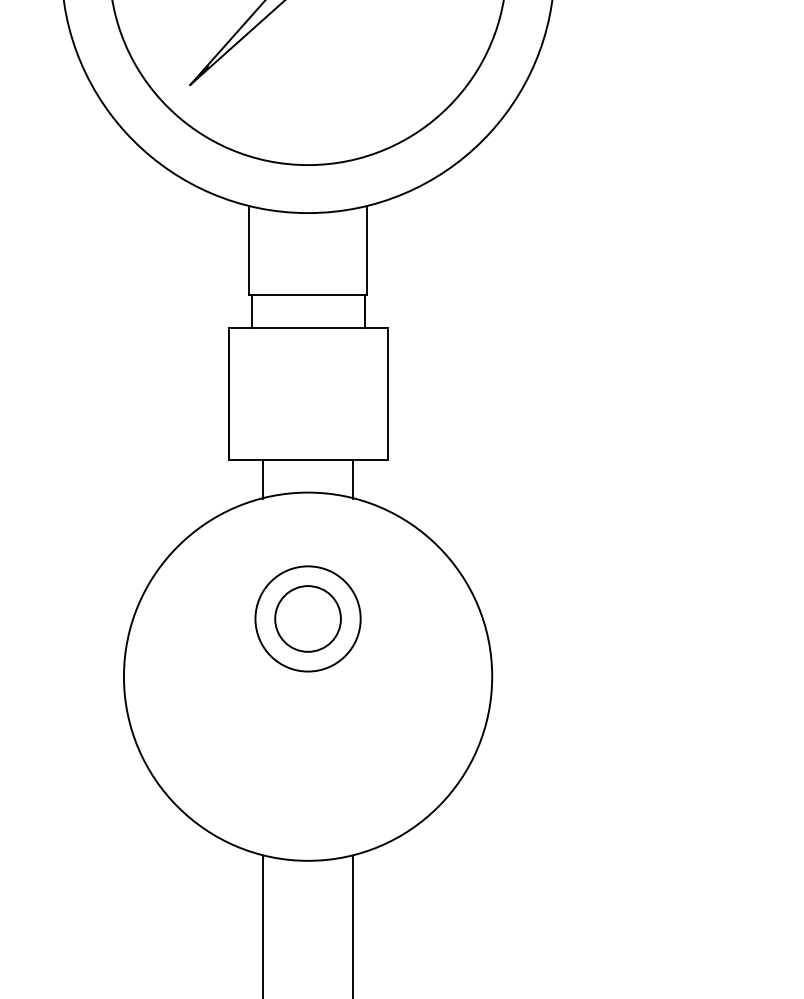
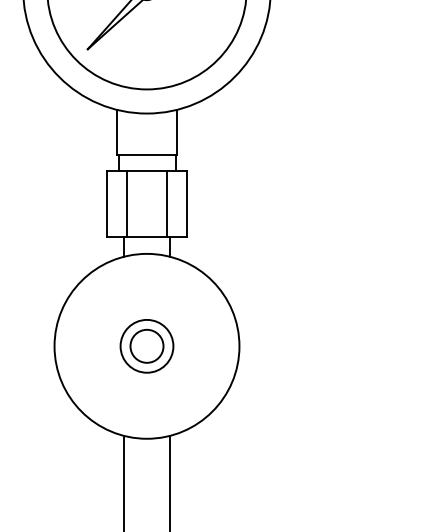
line: (269, 394) -> (127, 204), added
line: (348, 394) -> (167, 204), added
part: (307, 619) -> (146, 346), moved

